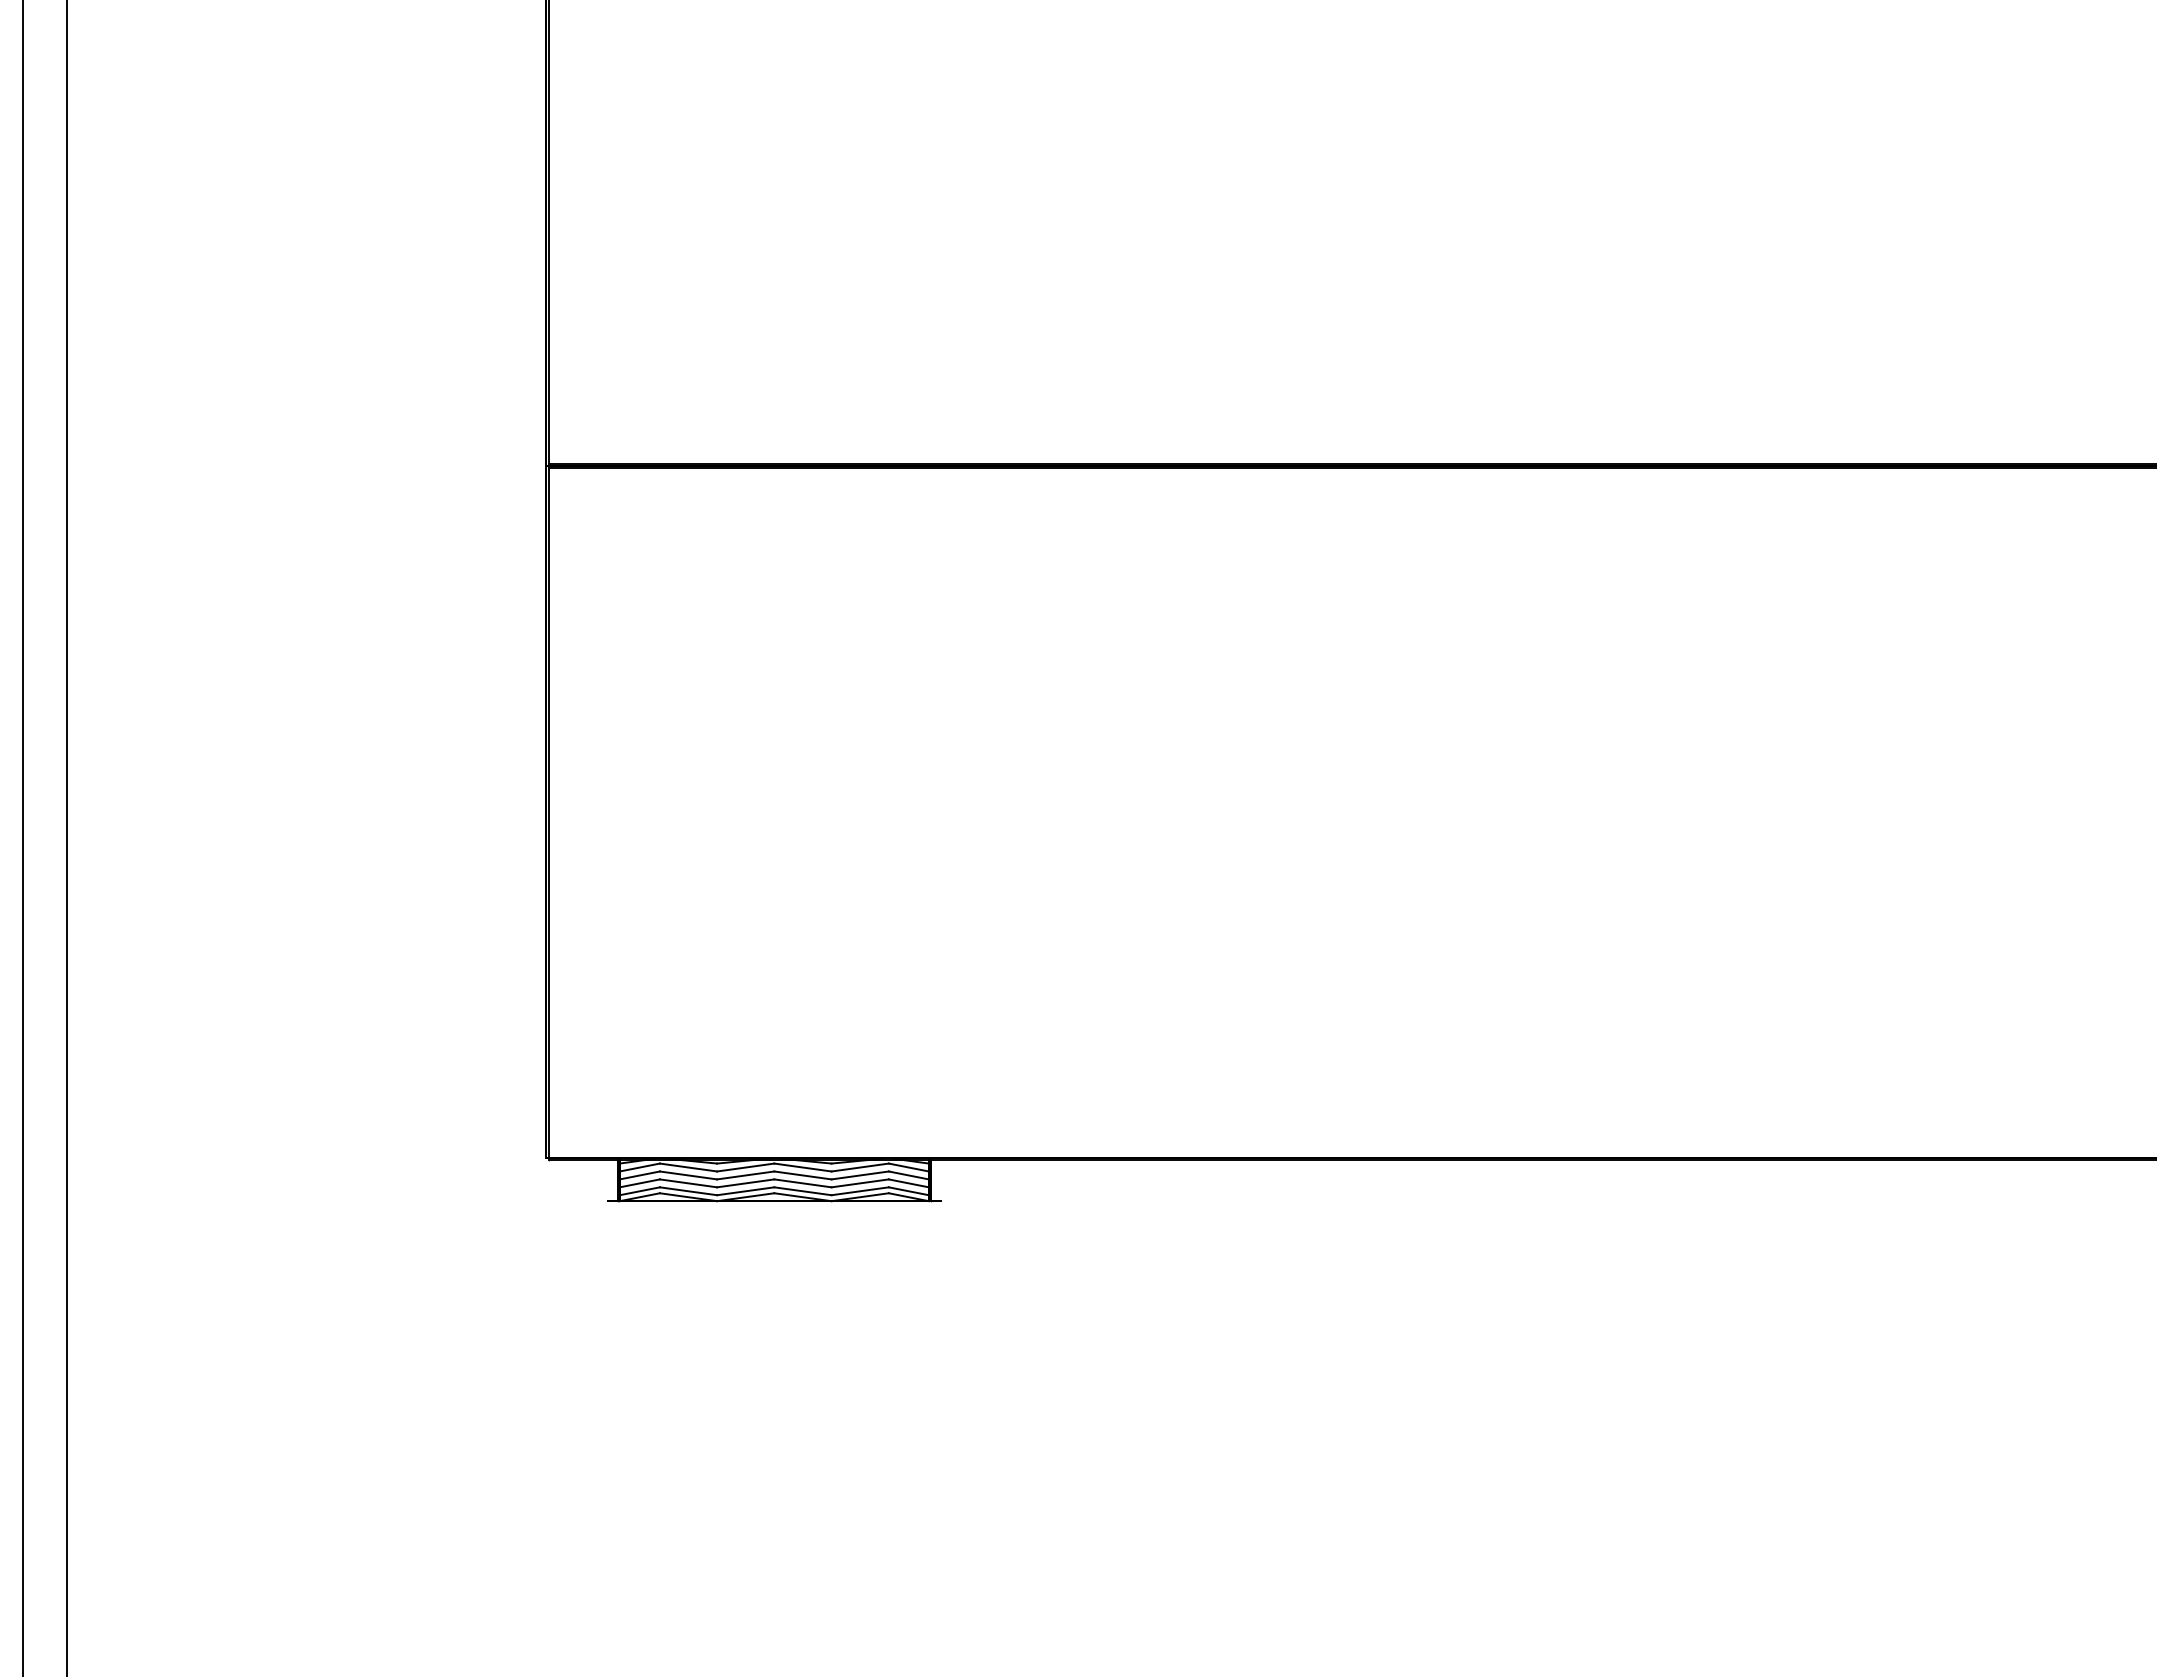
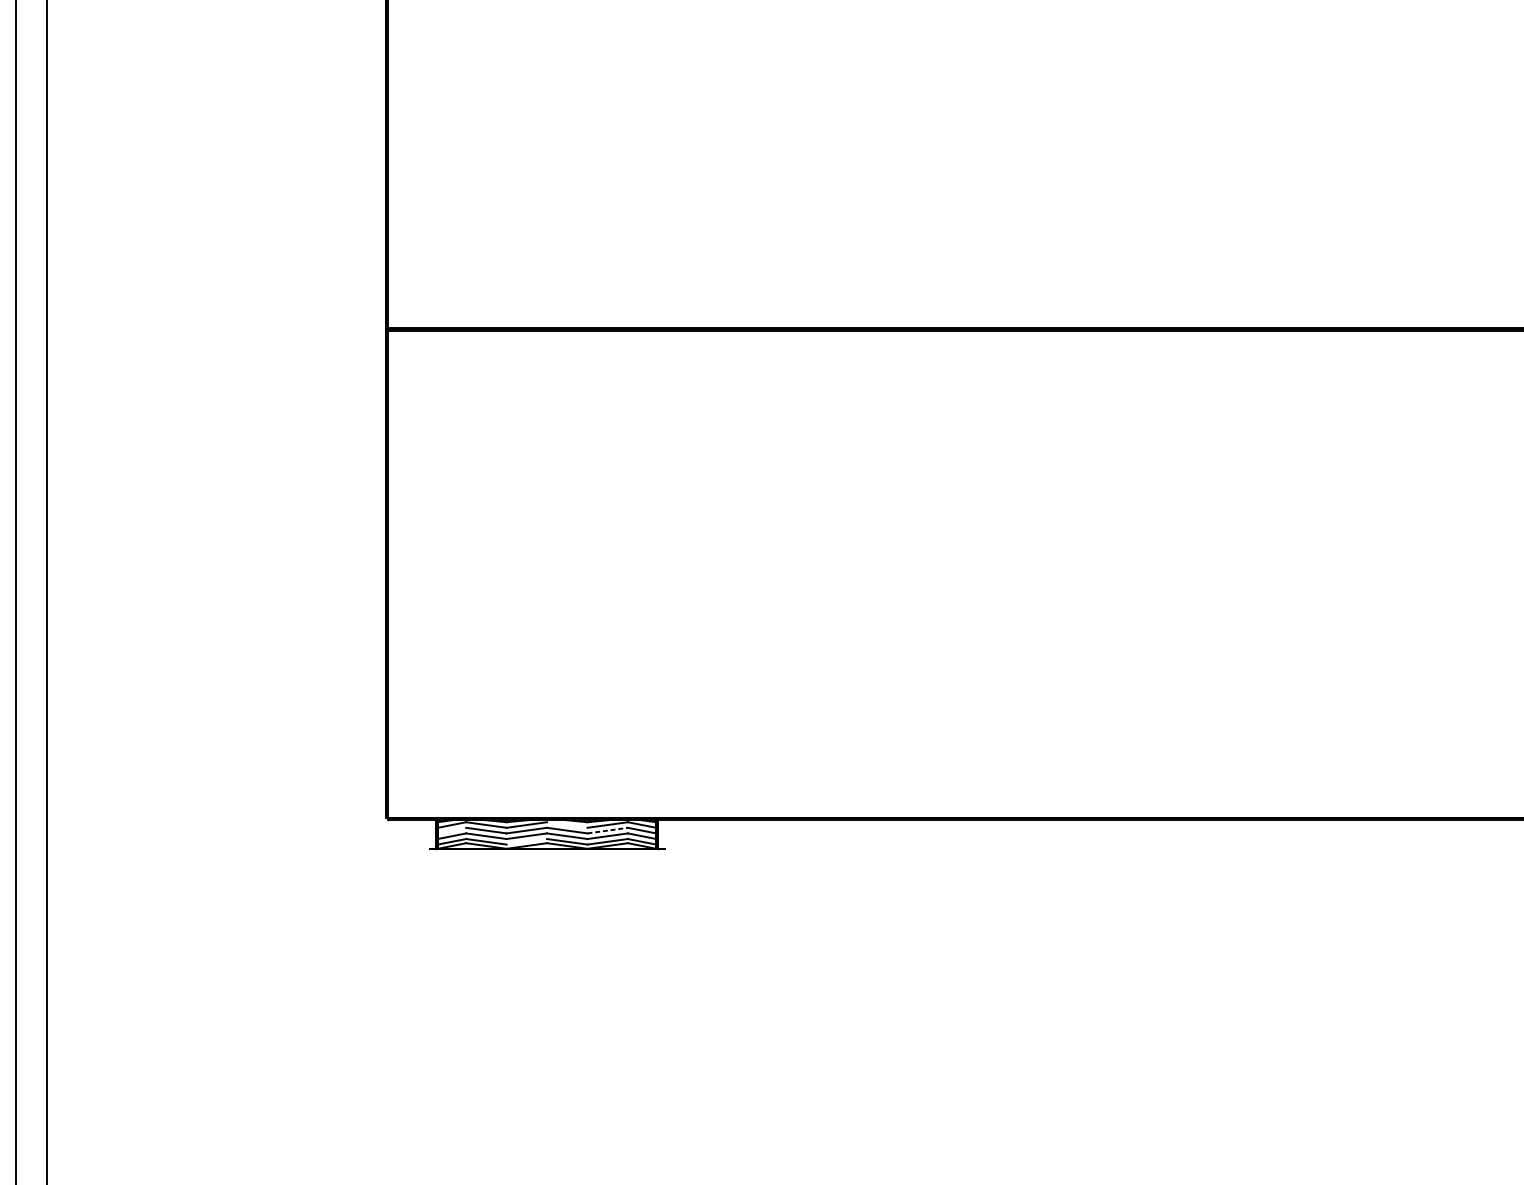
line: (802, 1167) -> (566, 825), removed
line: (639, 1175) -> (451, 830), removed
line: (860, 1175) -> (607, 830), solid -> dashed
line: (745, 1191) -> (526, 841), removed

